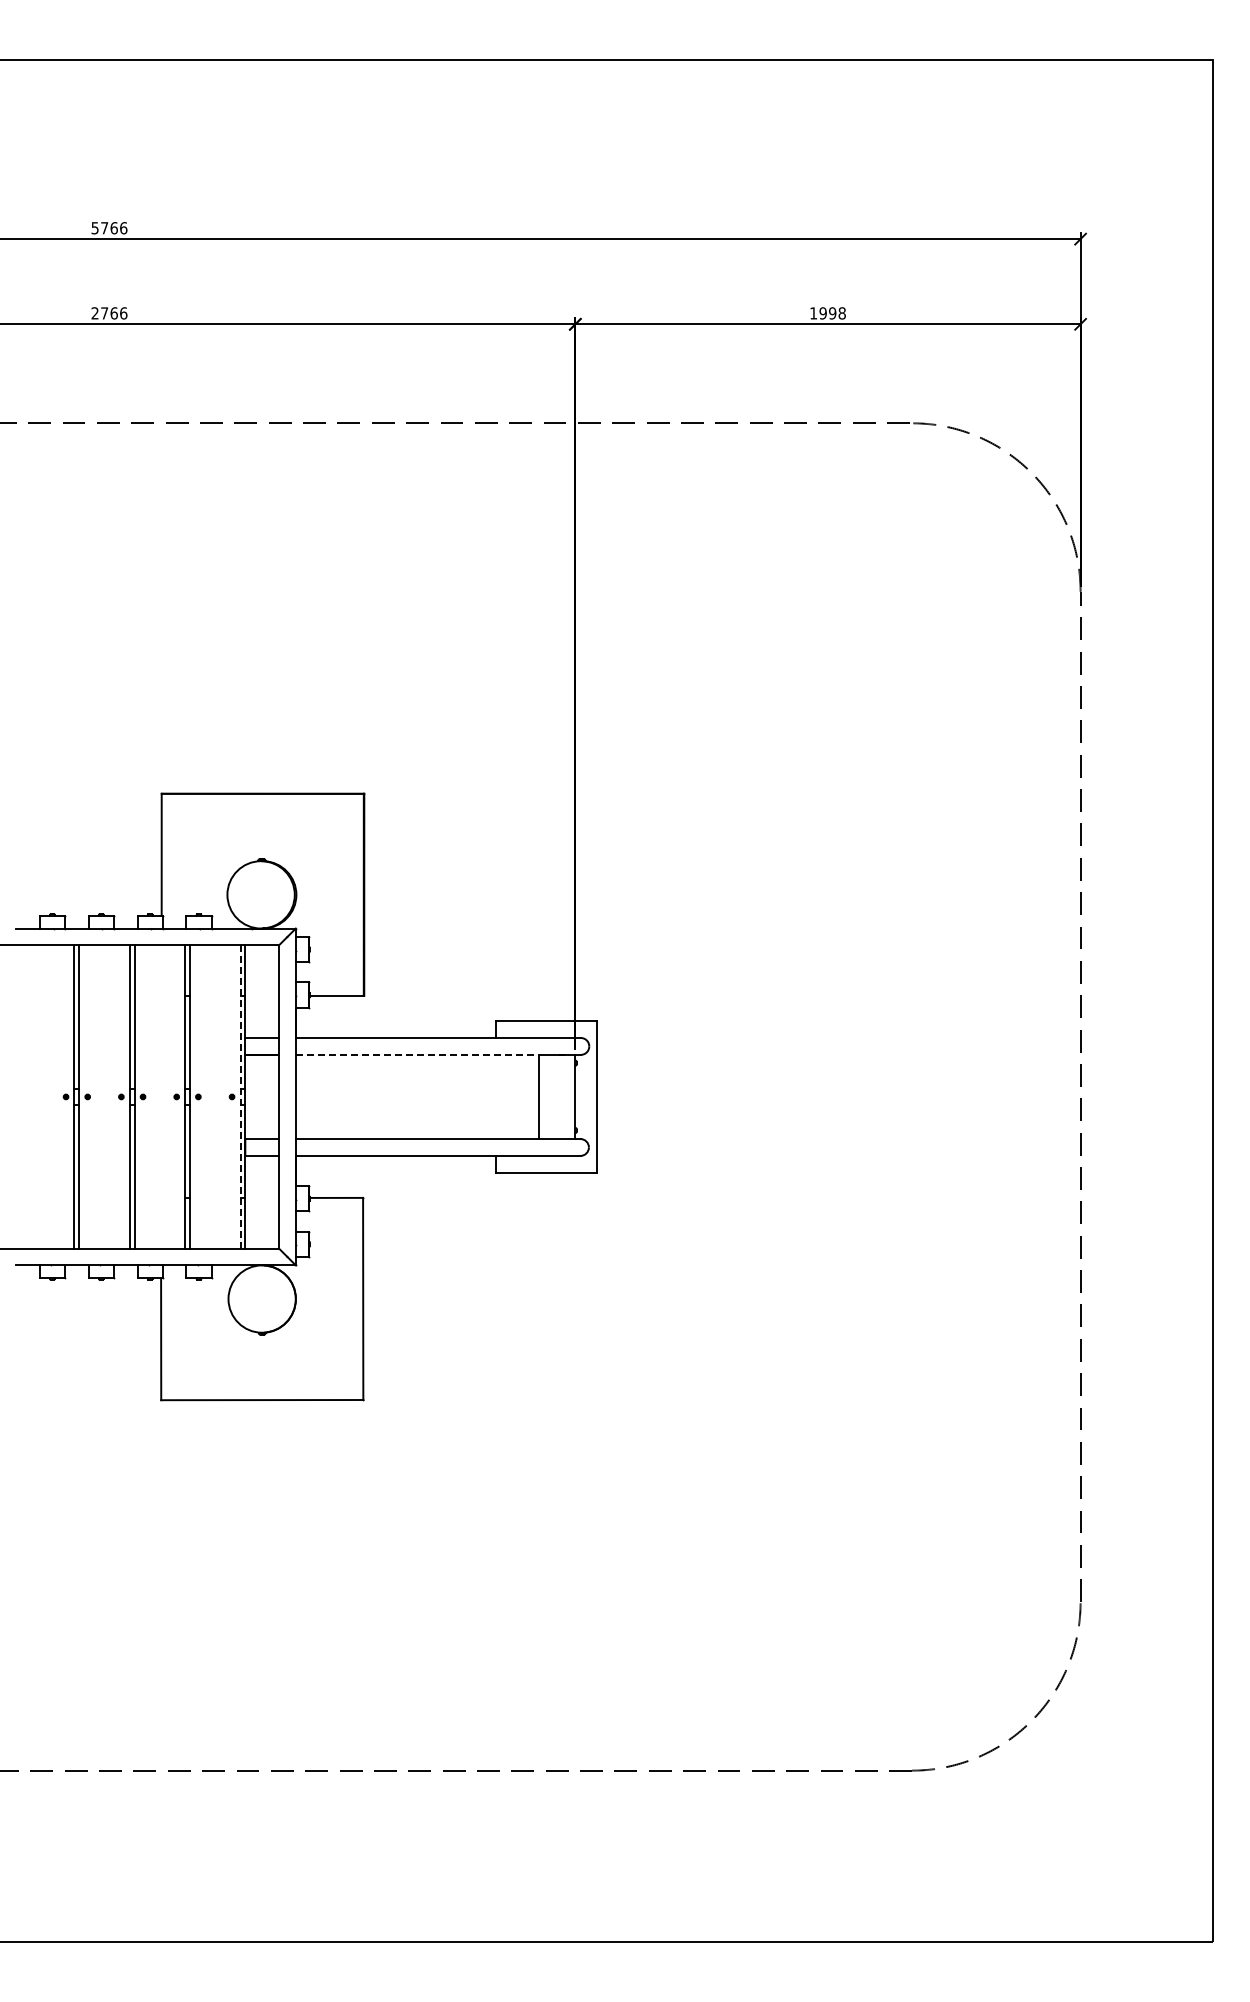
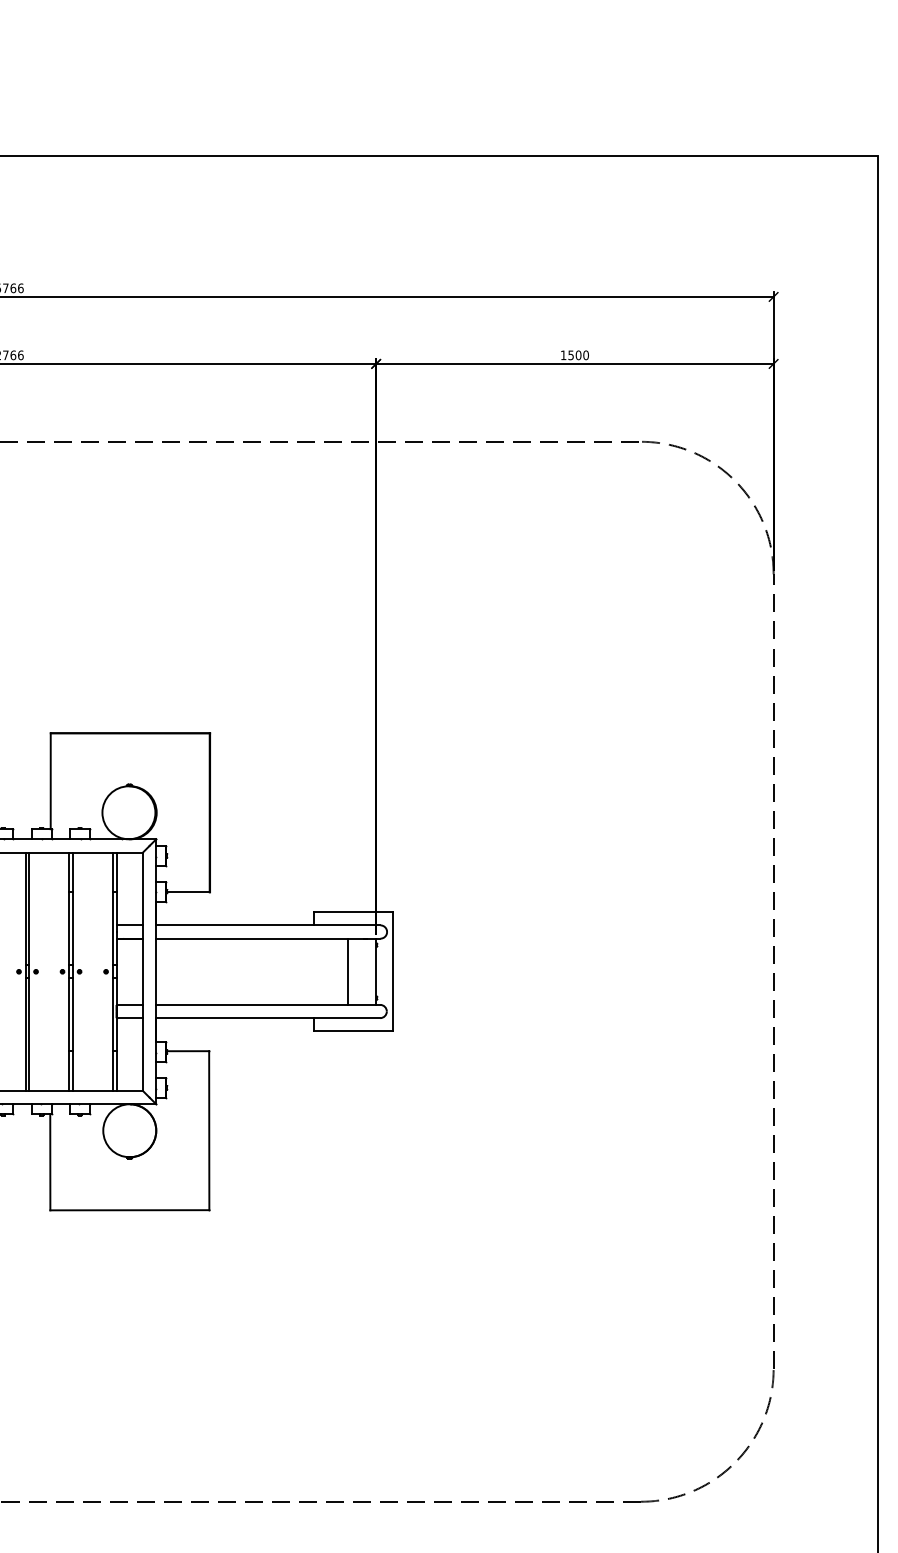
text: (832, 313) -> (578, 355), 1998 -> 1500
line: (417, 1054) -> (251, 938), dashed -> solid
line: (240, 1096) -> (112, 971), dashed -> solid

